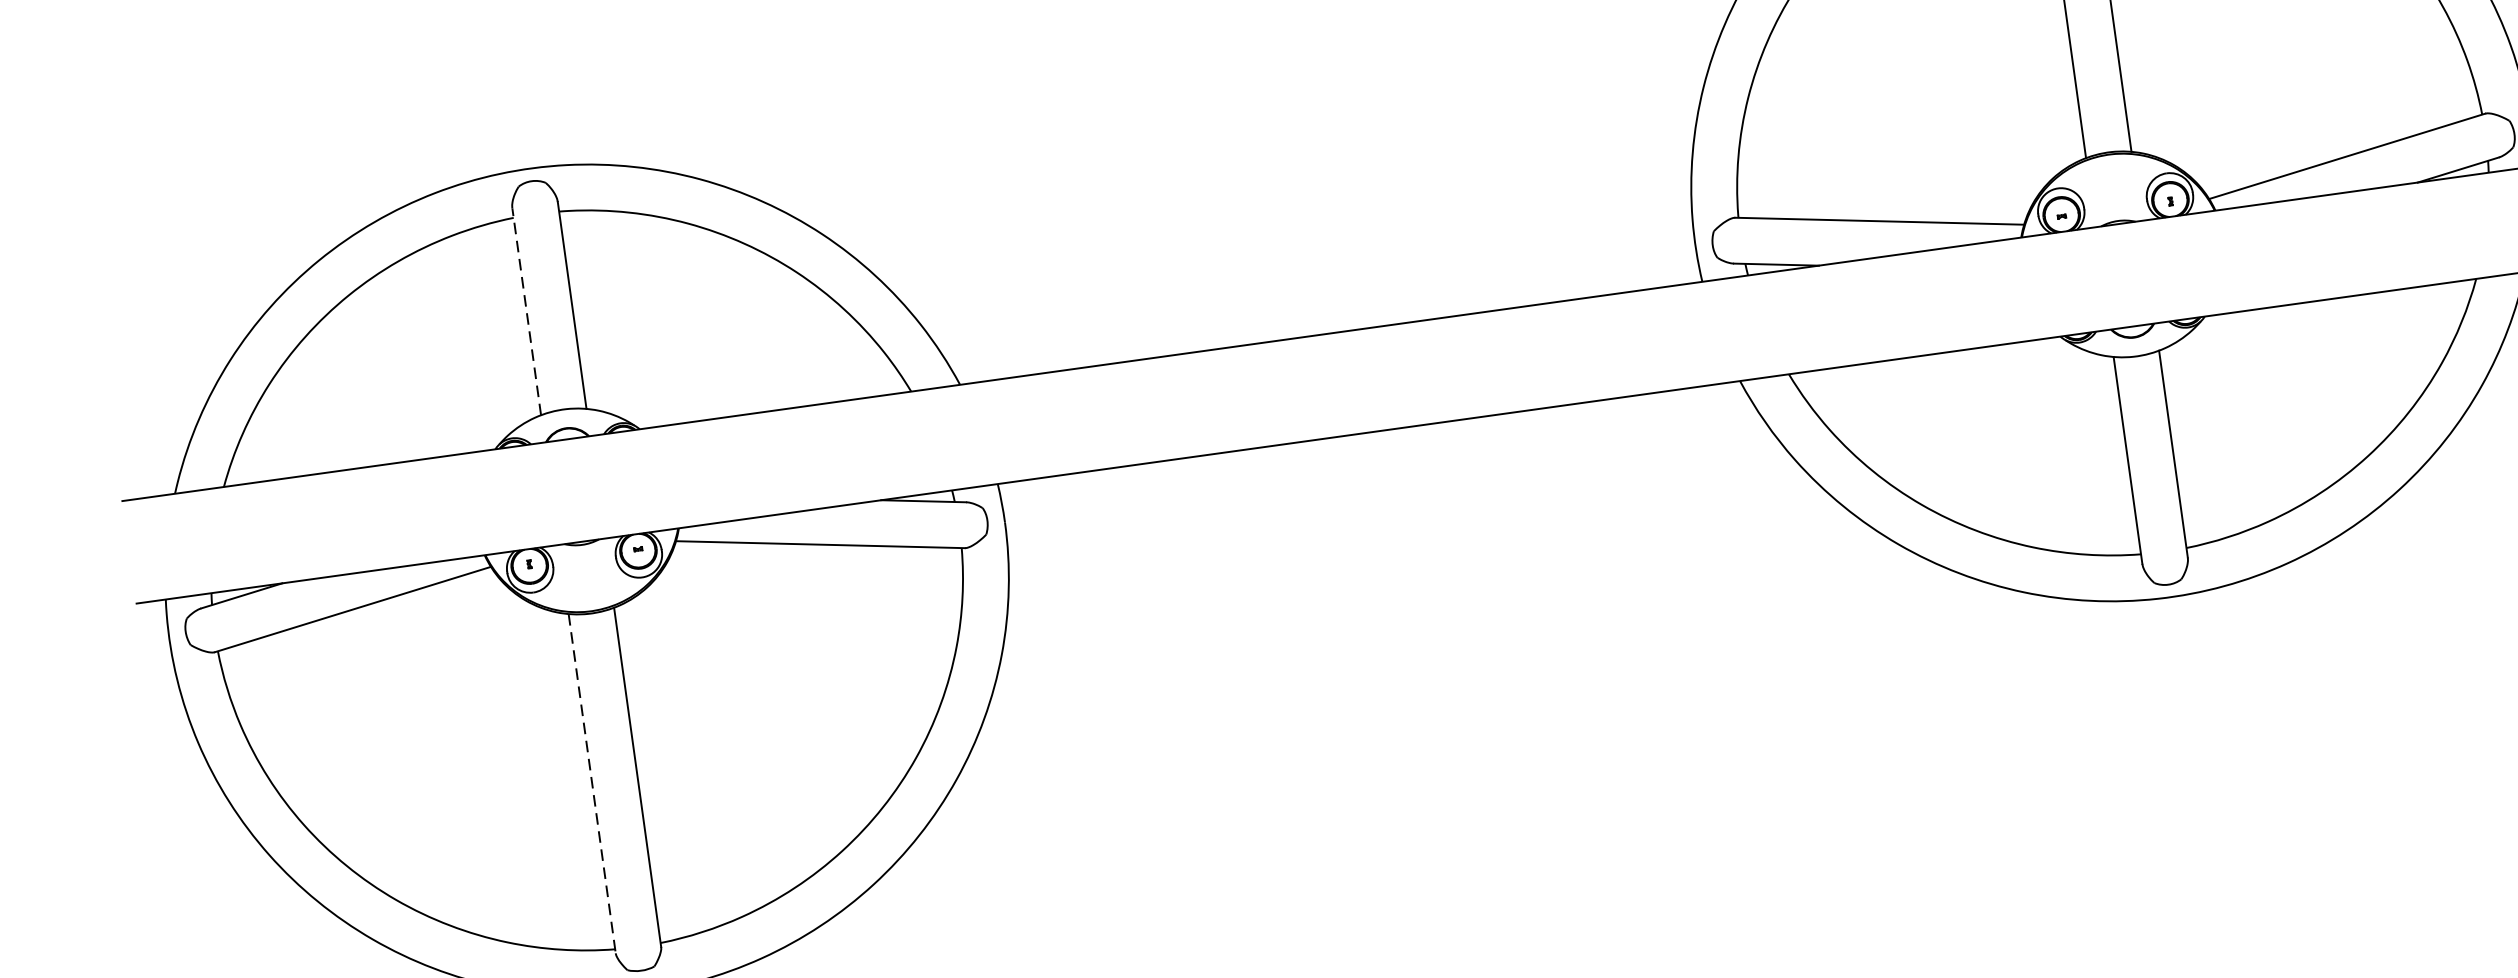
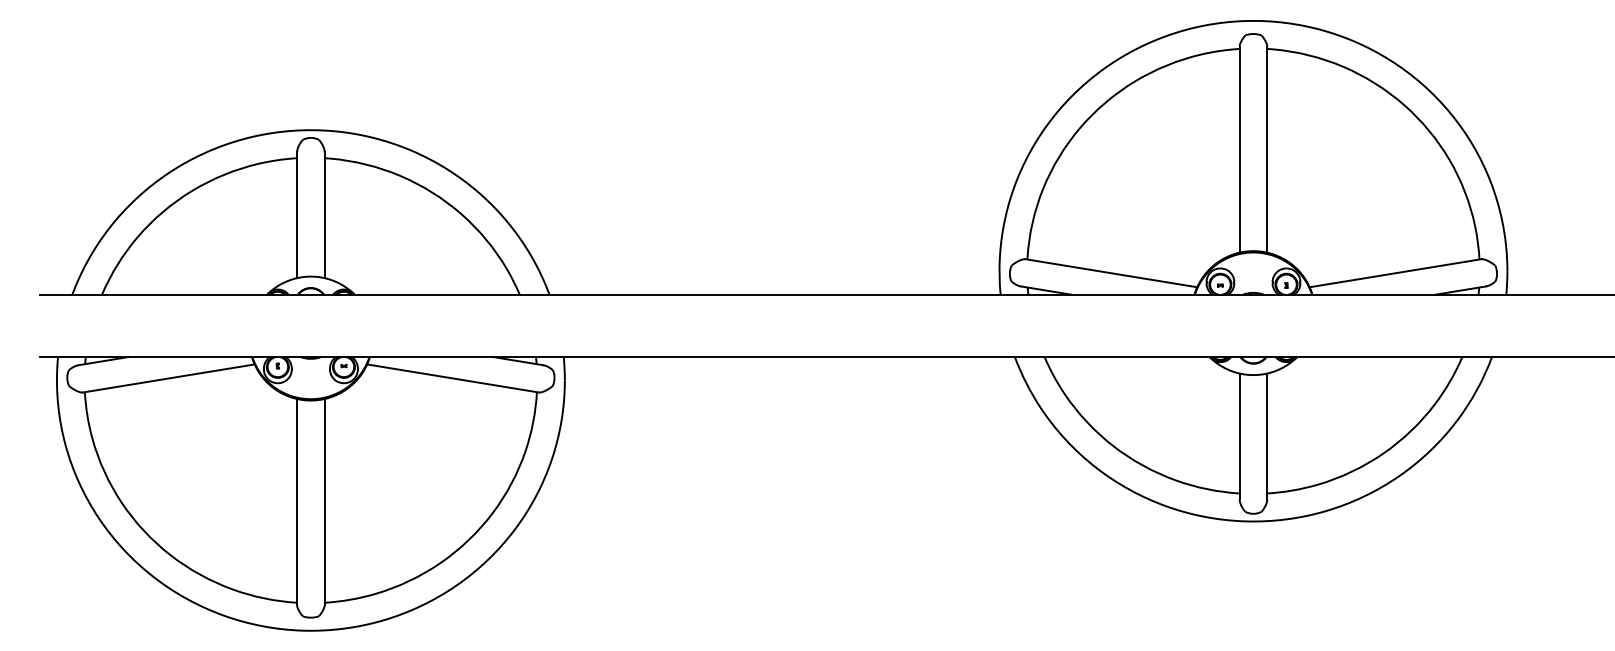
line: (527, 312) -> (297, 215), dashed -> solid
line: (592, 784) -> (297, 502), dashed -> solid

